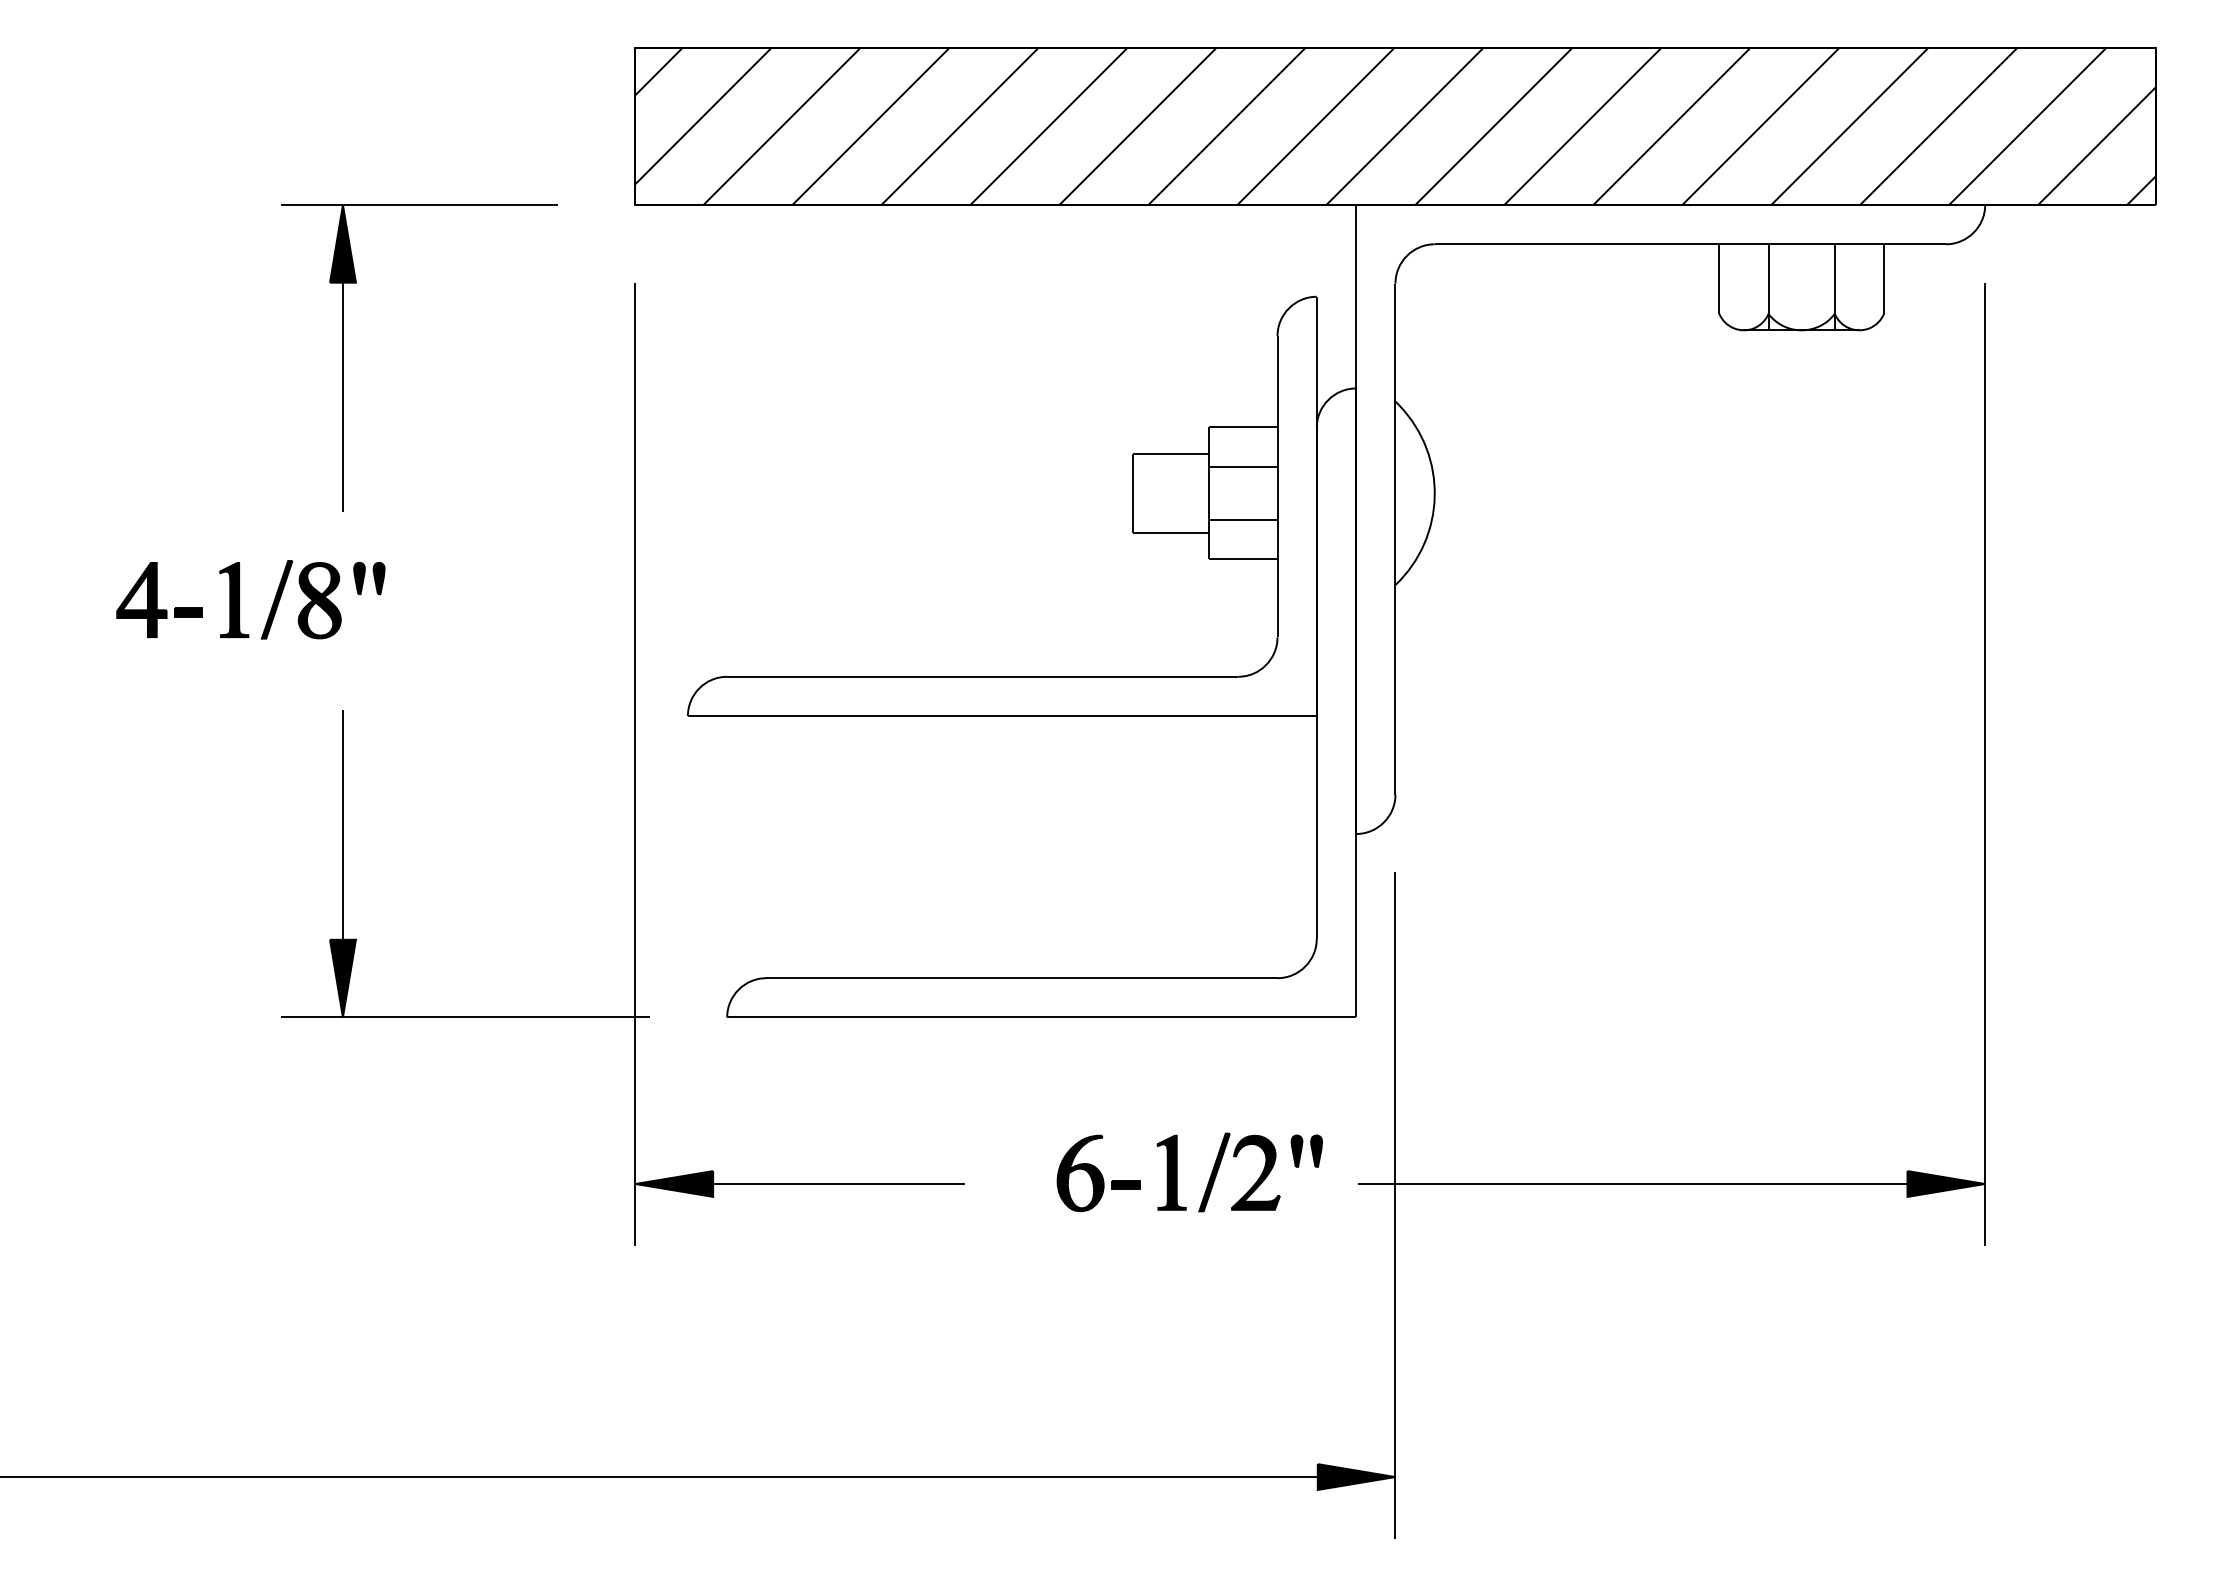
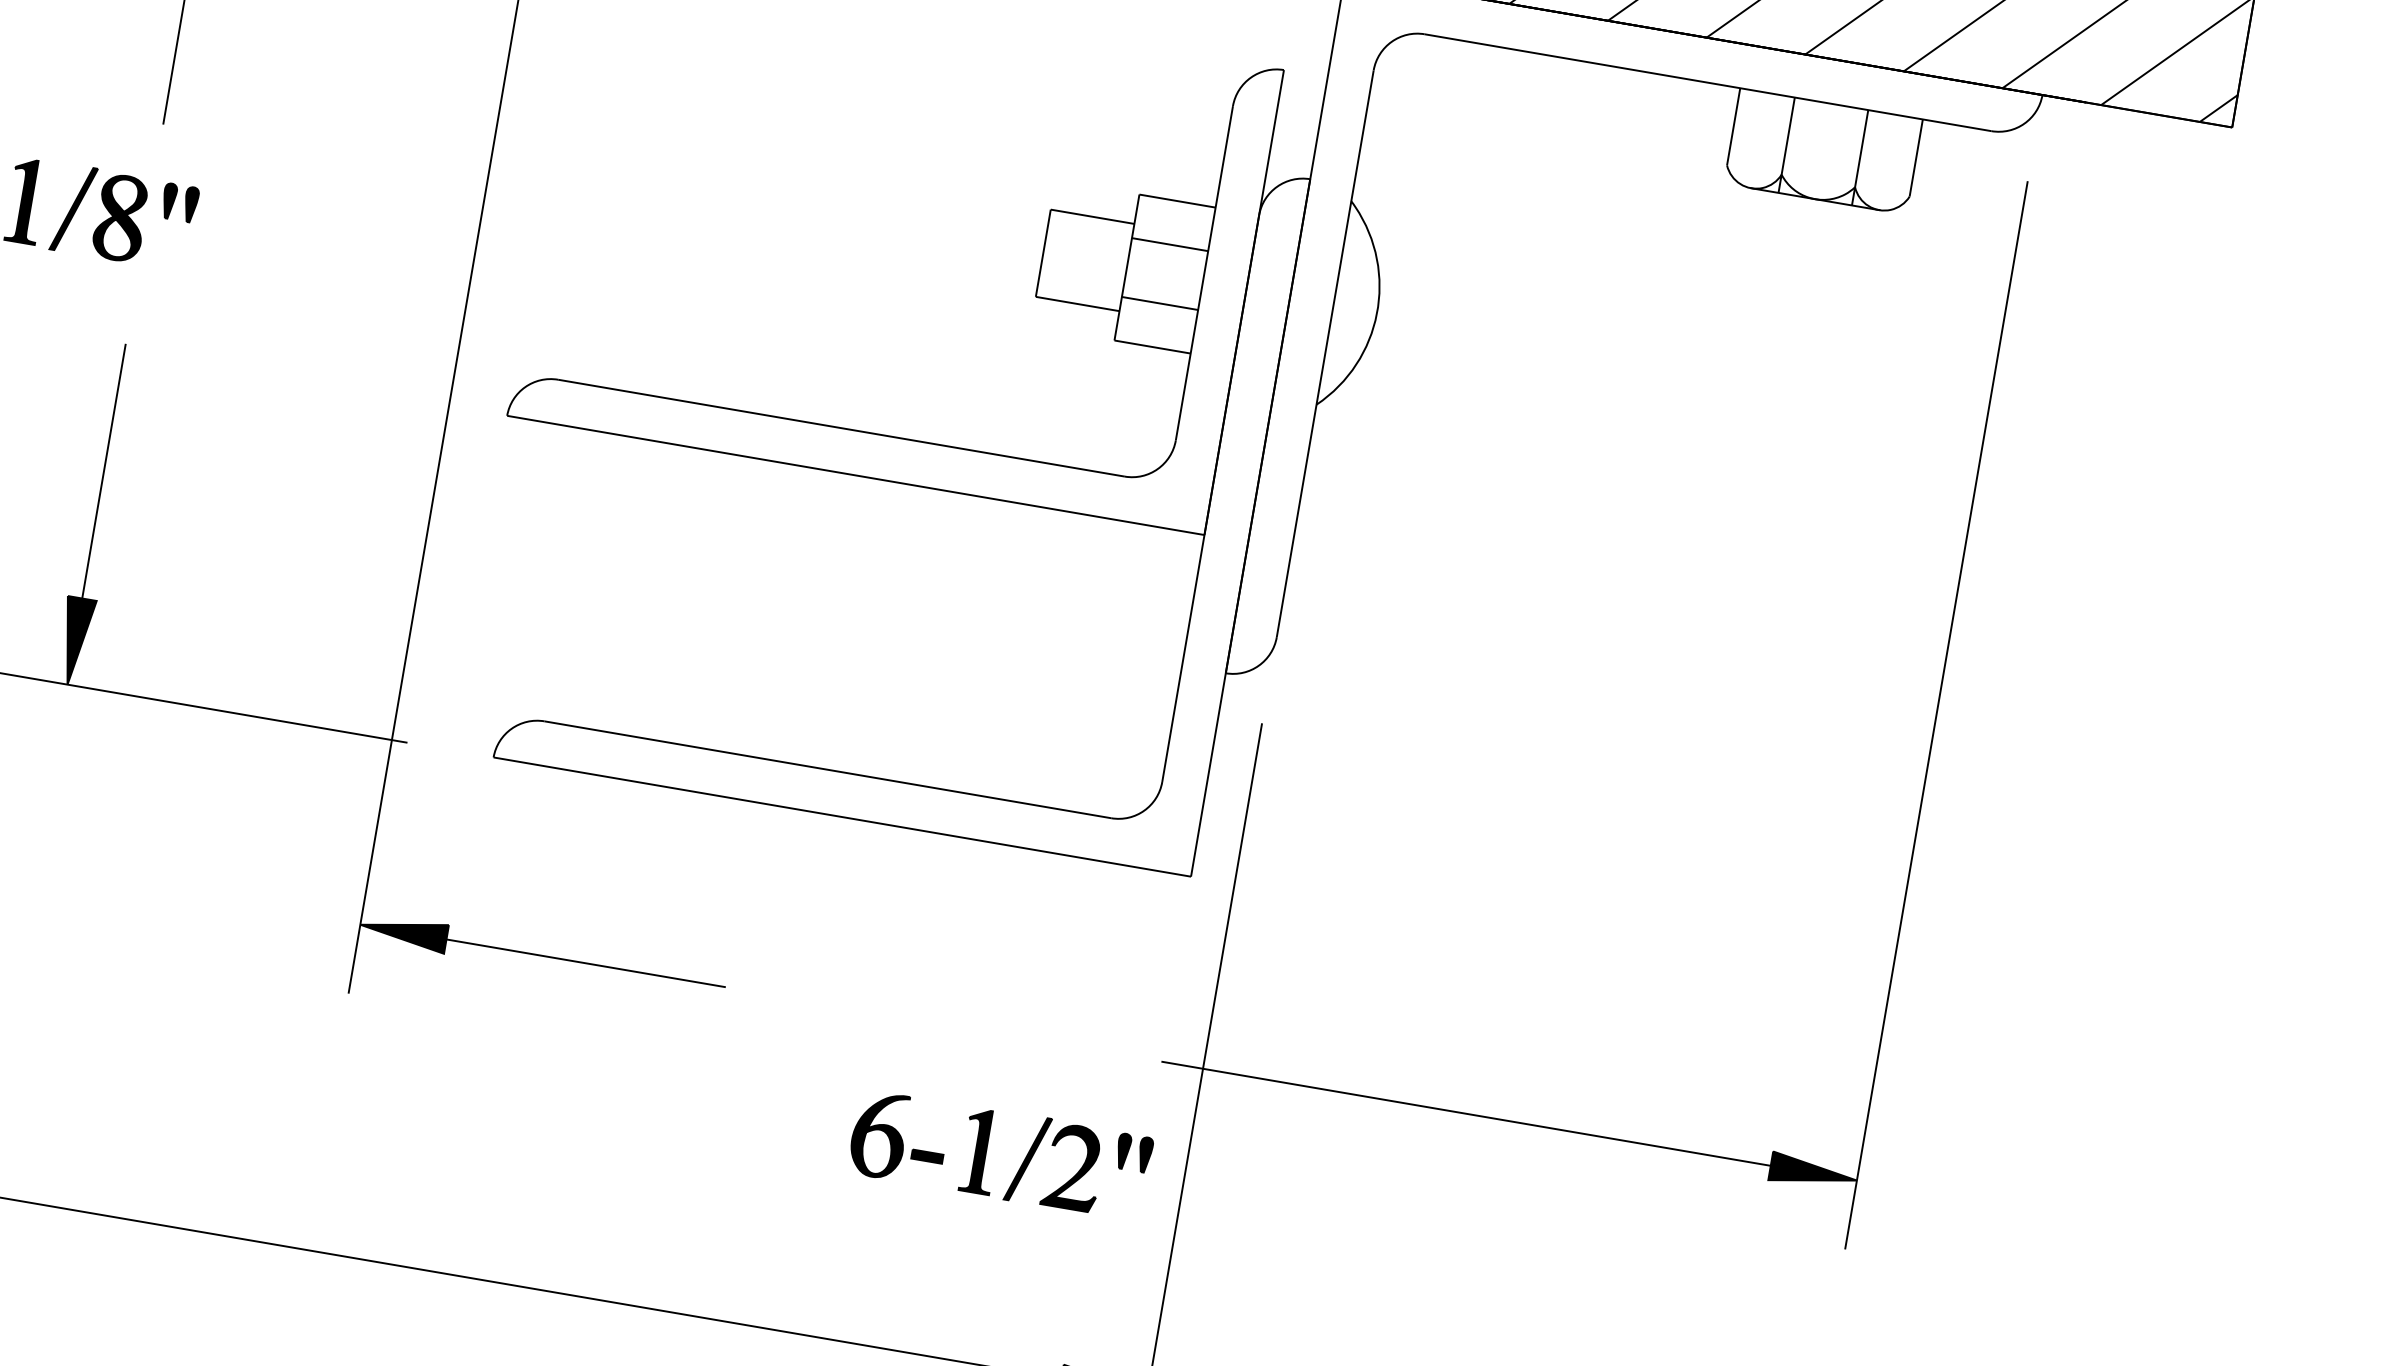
part: (1177, 1172) -> (986, 1152), moved

